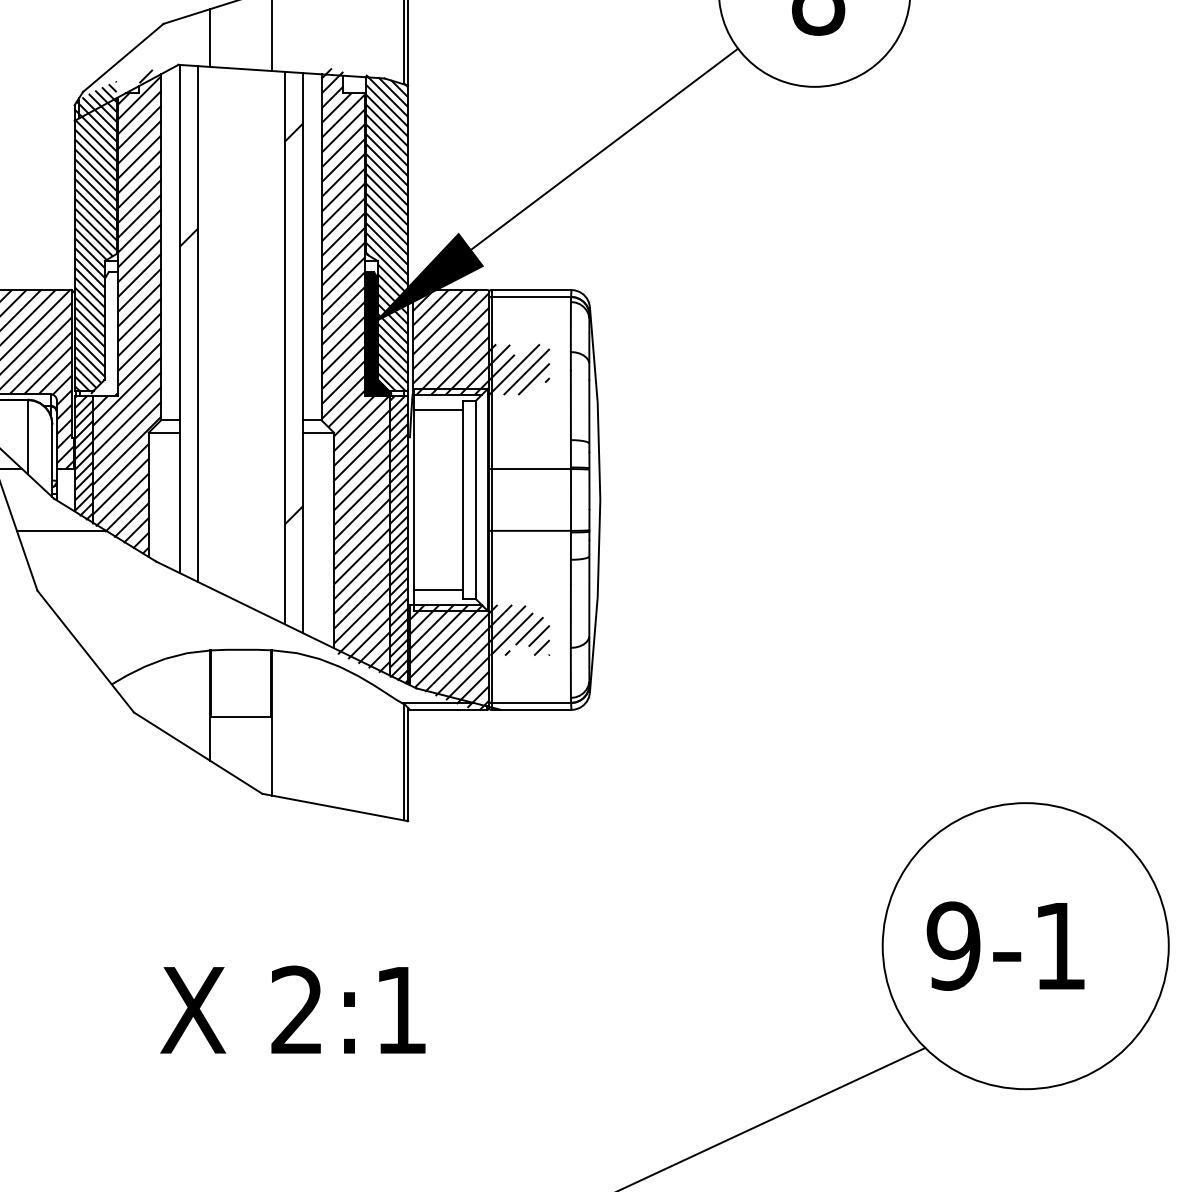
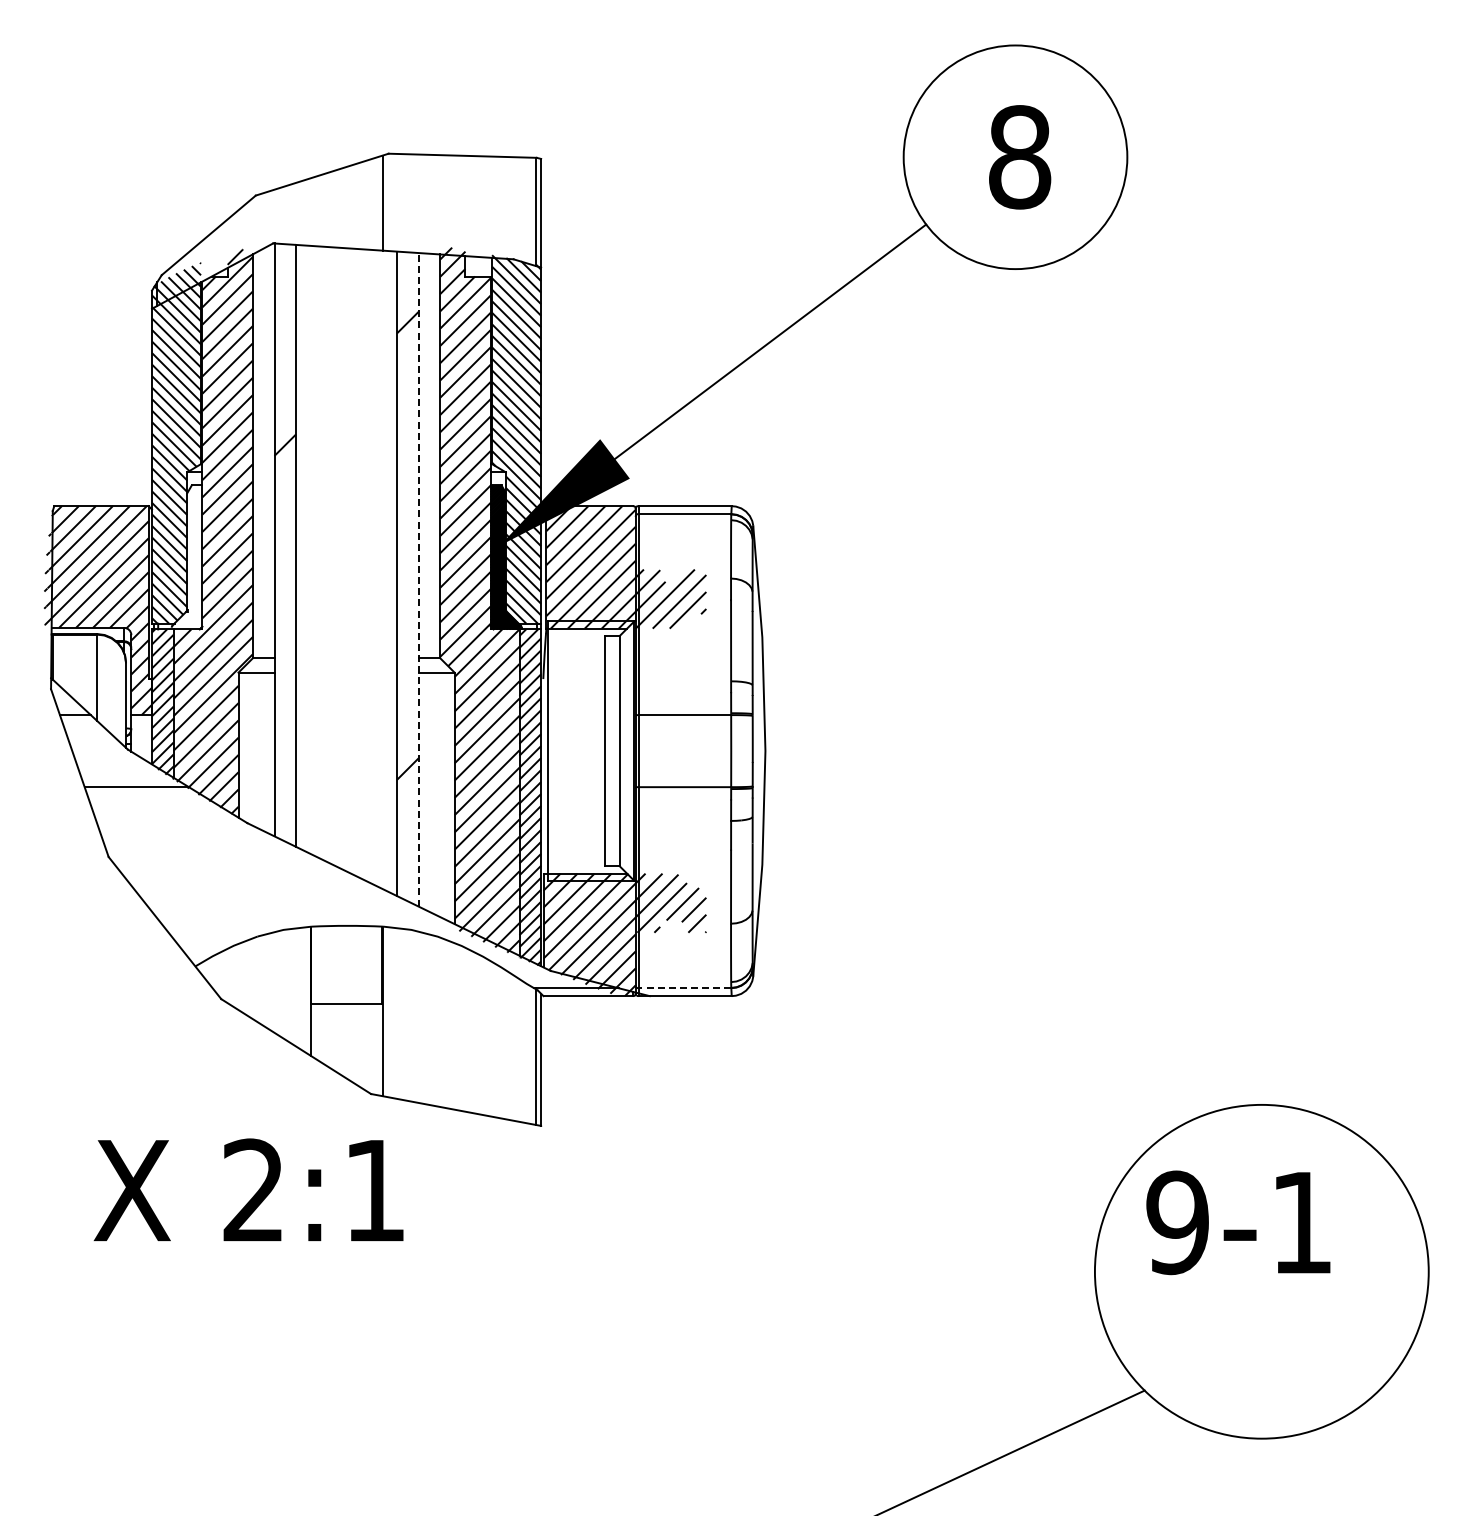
line: (210, 37) -> (310, 211), removed
line: (303, 352) -> (418, 579), solid -> dashed
line: (438, 410) -> (576, 646), removed
line: (438, 589) -> (576, 855), removed
line: (530, 703) -> (684, 988), solid -> dashed
text: (1005, 945) -> (1238, 1222), moved
text: (292, 1009) -> (248, 1189), moved

